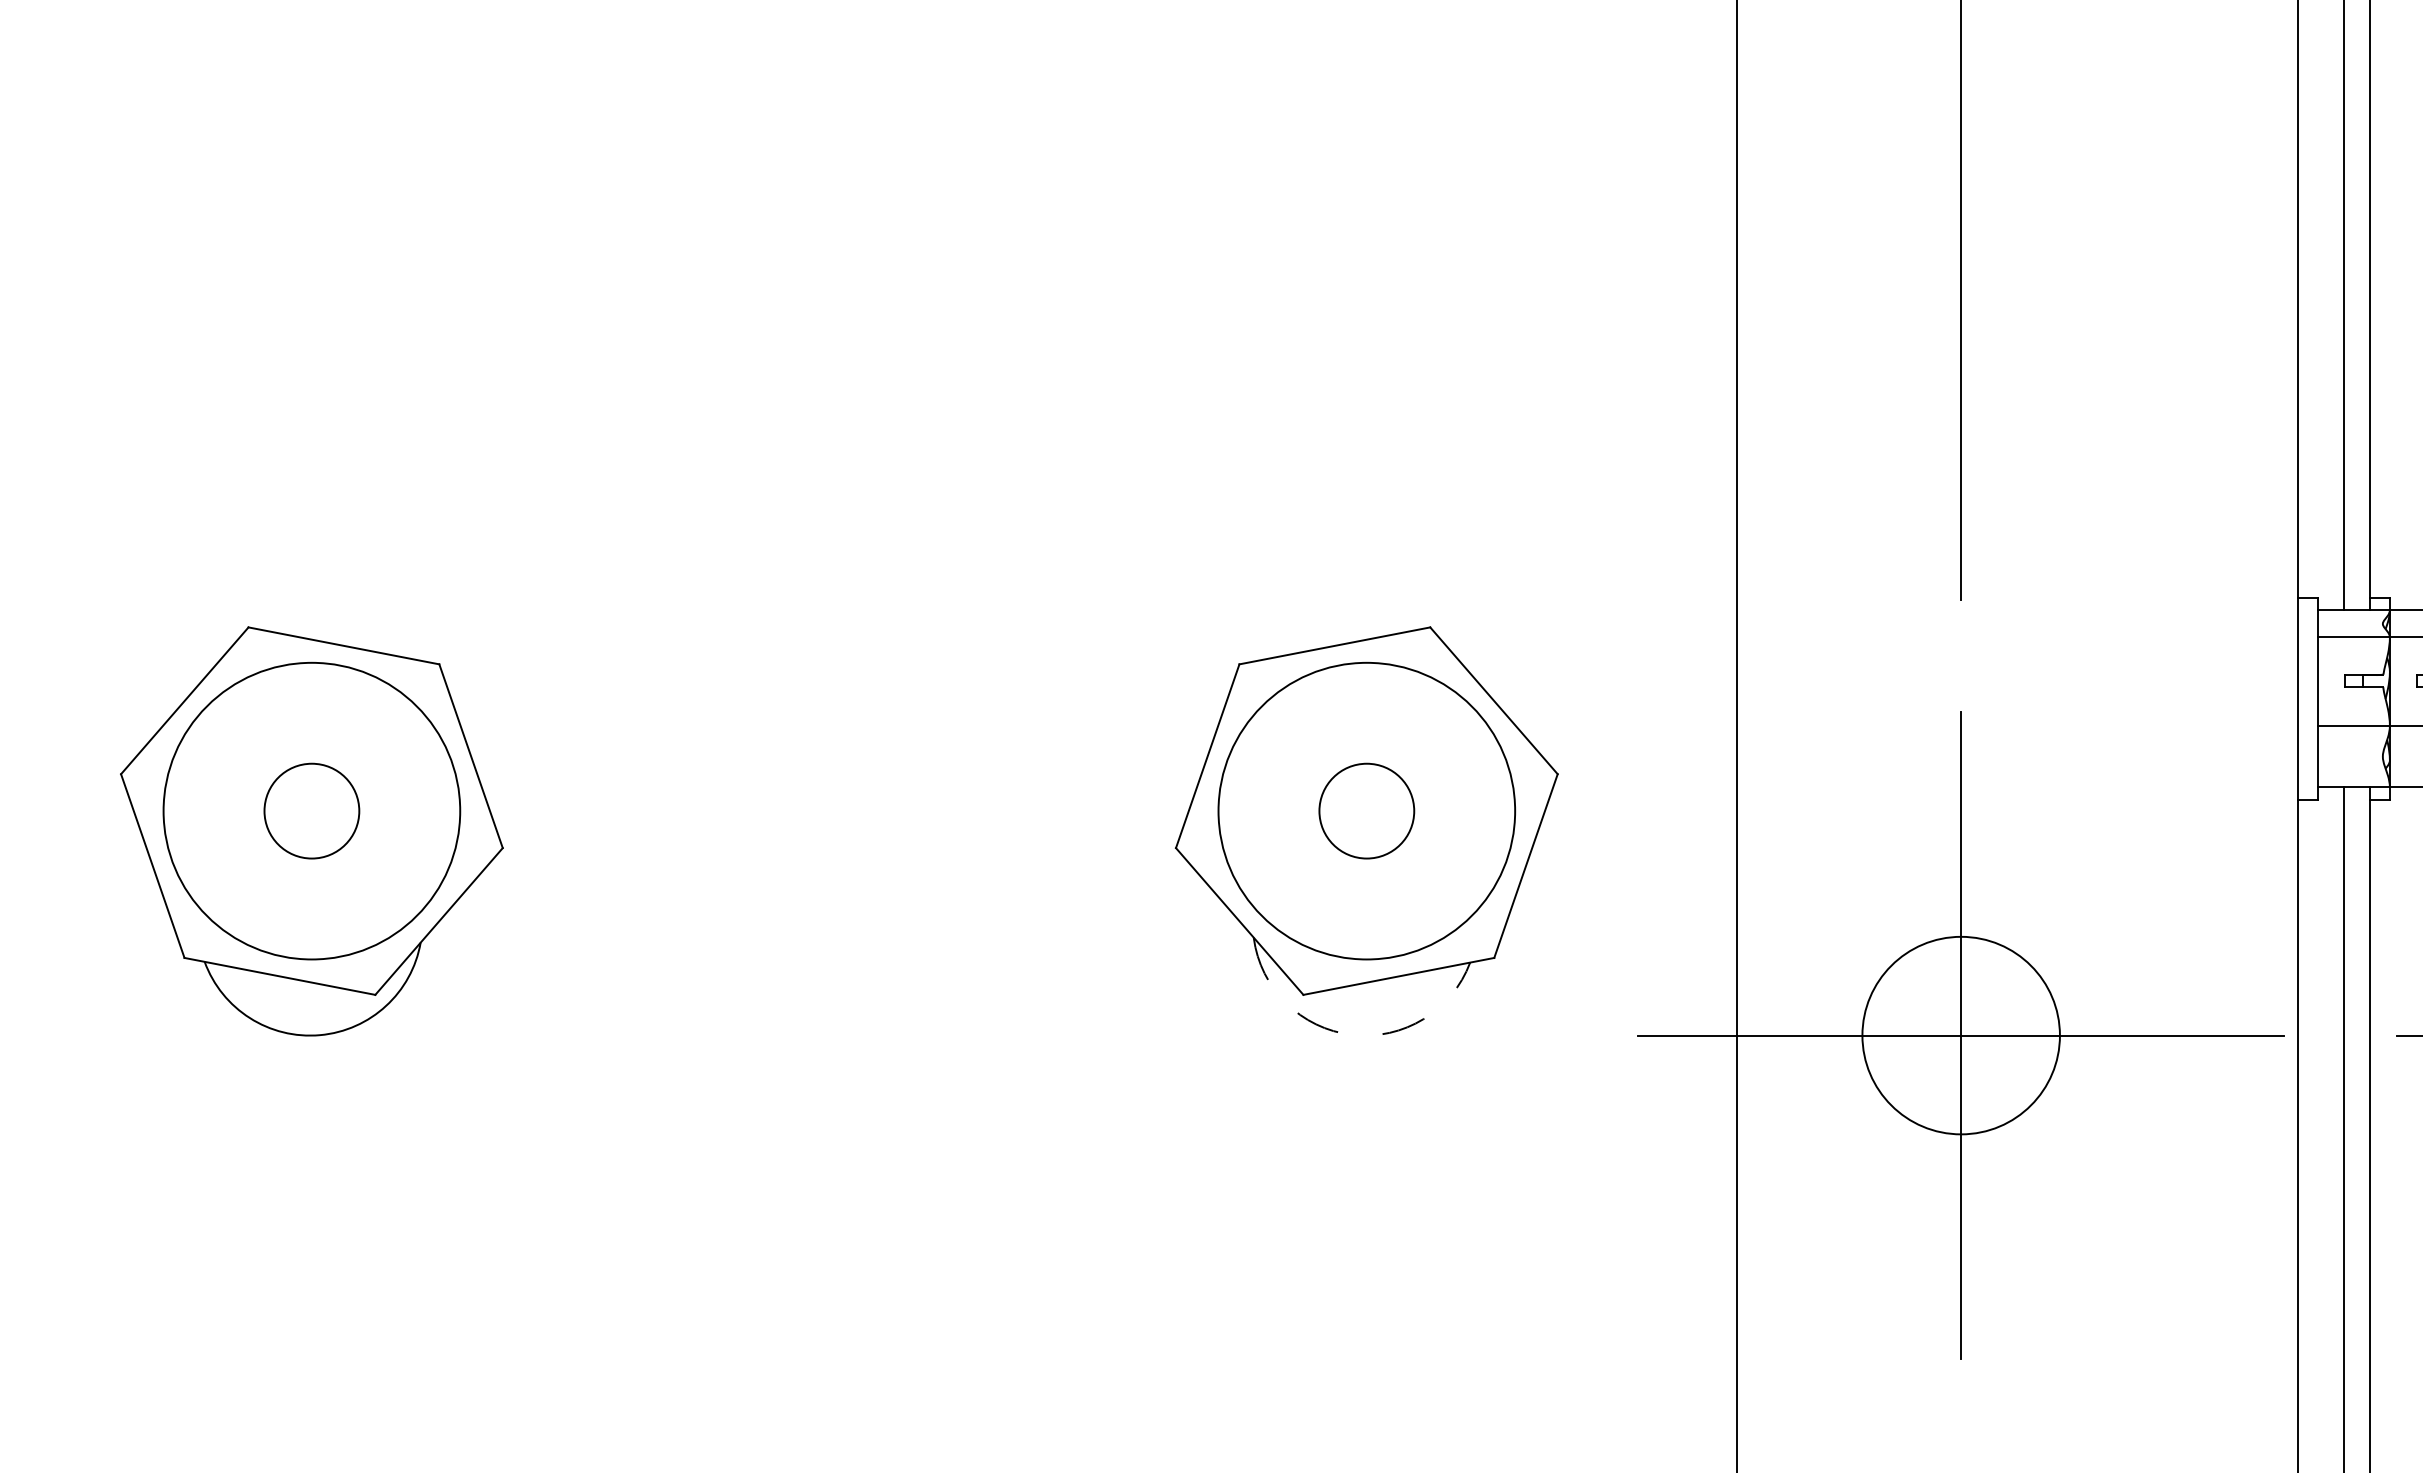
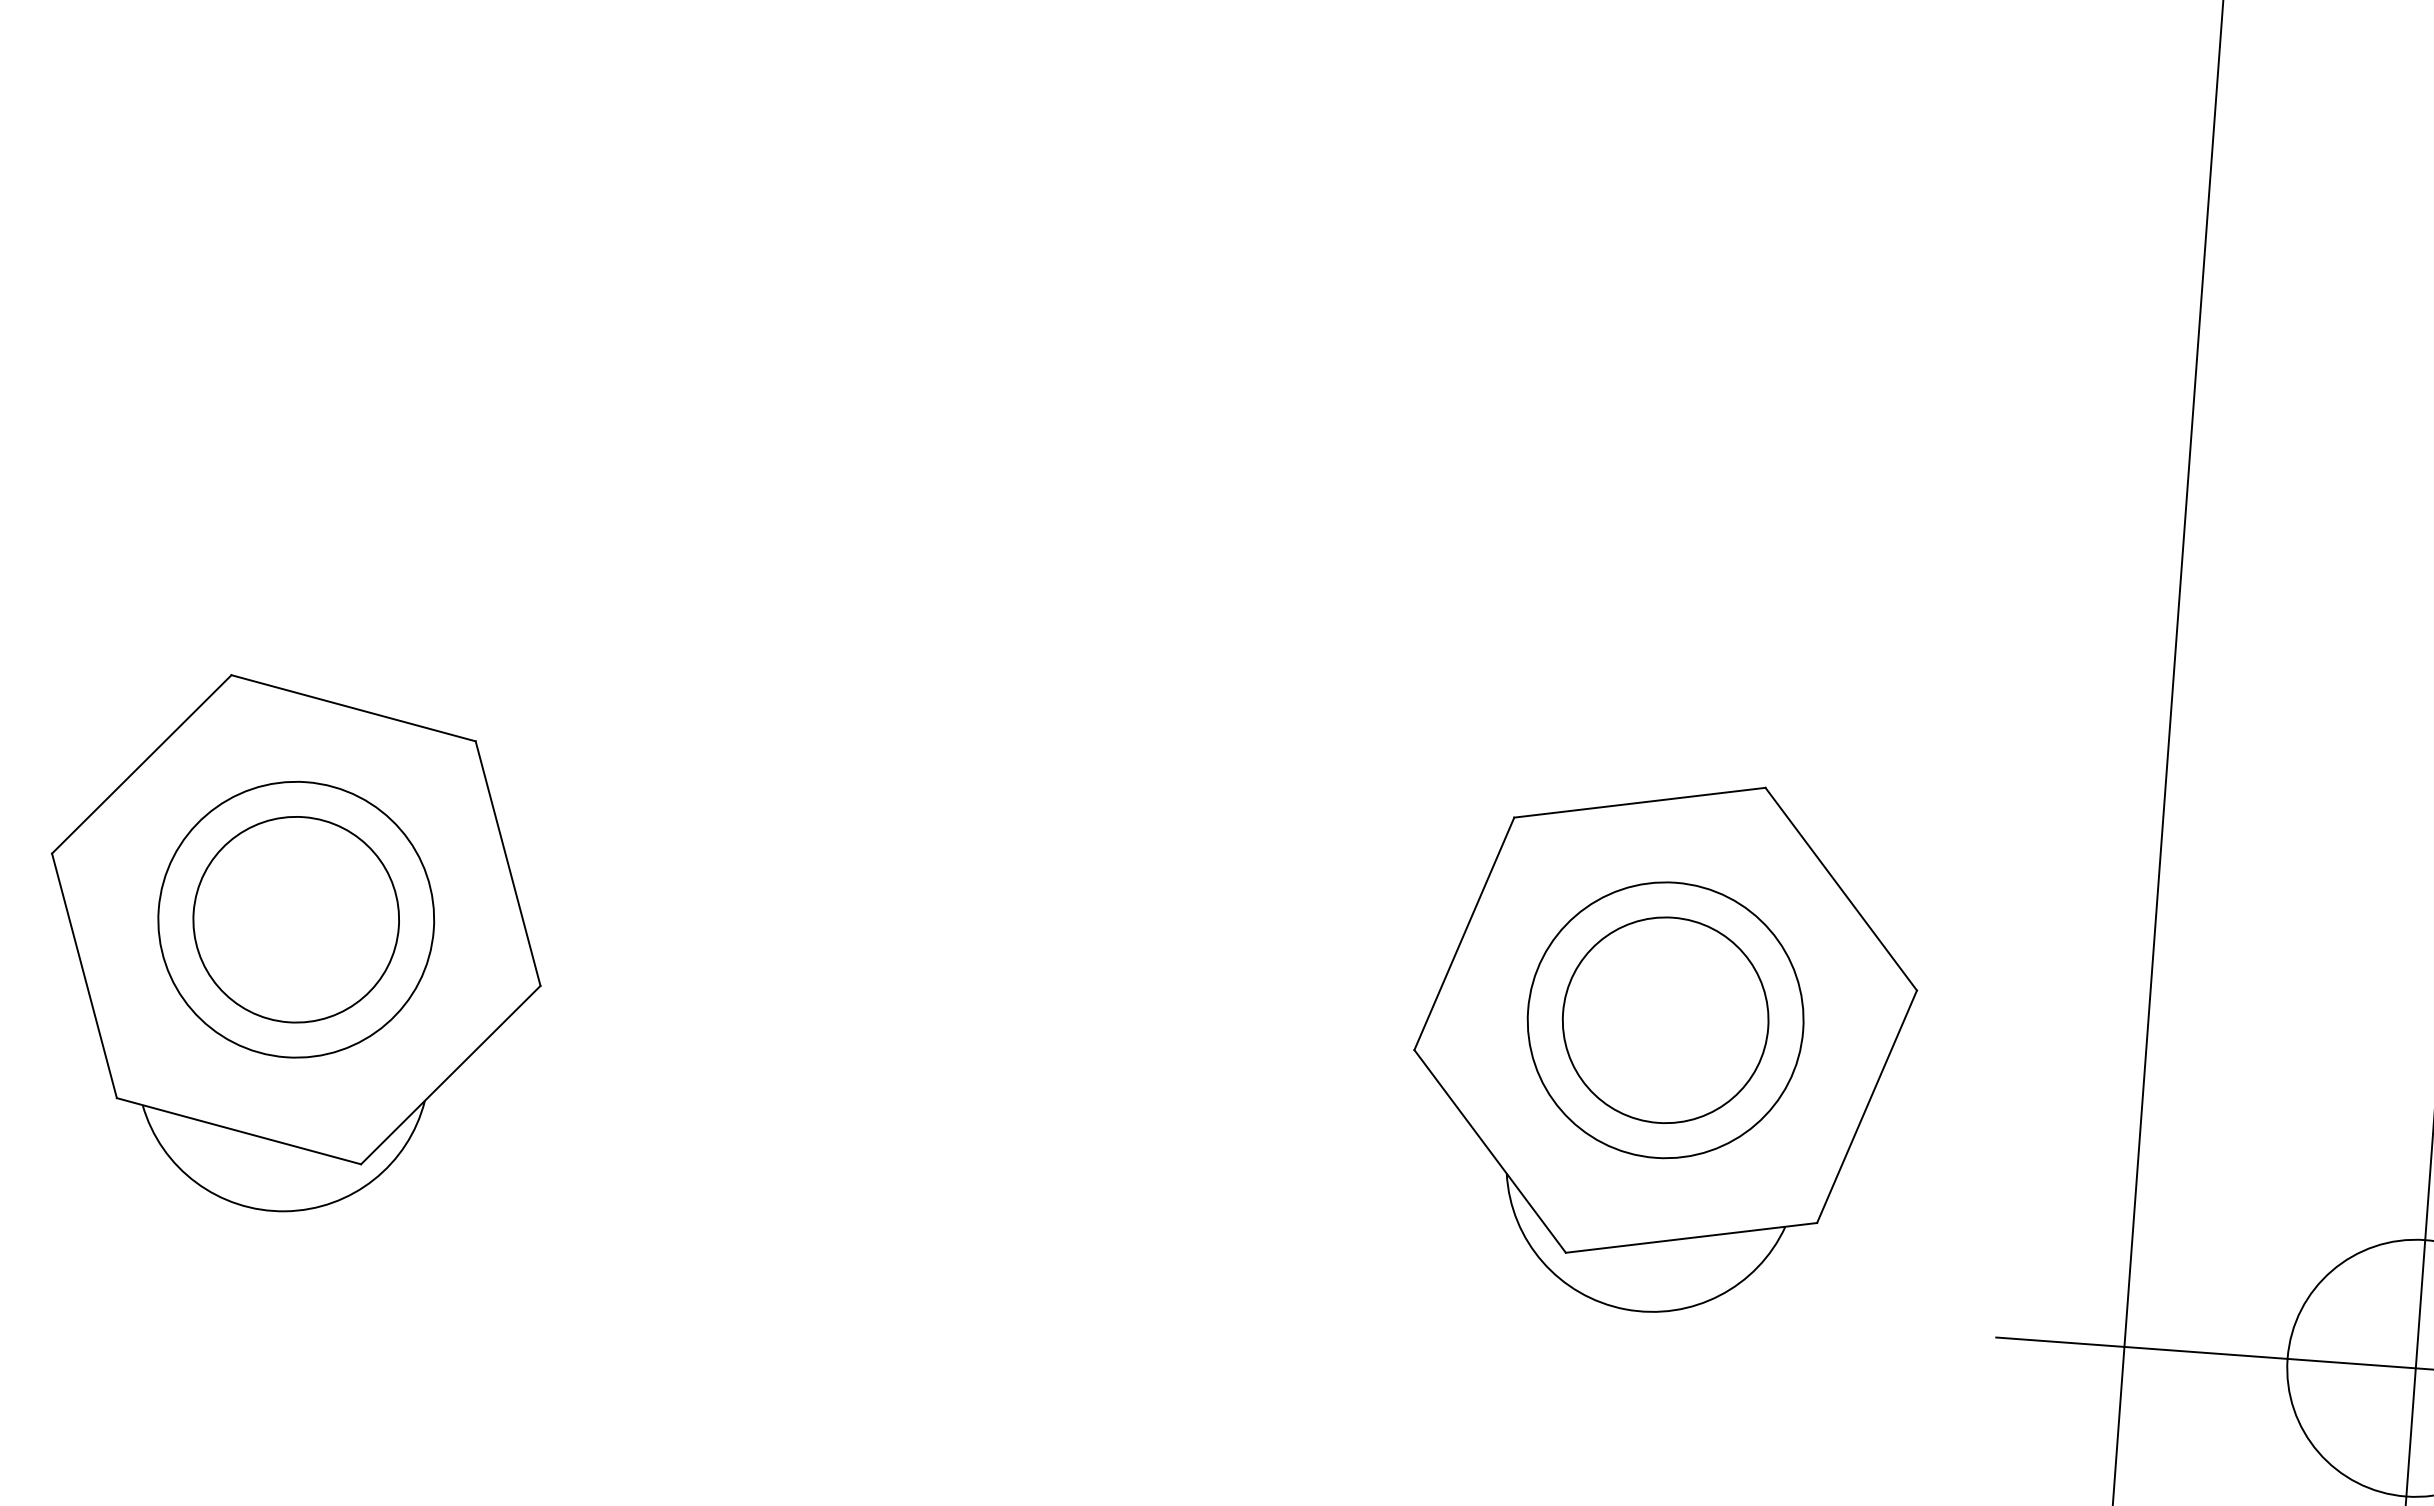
circle: (311, 811) -> (295, 920), size x0.71
circle: (311, 811) -> (295, 920), size x1.67
circle: (1366, 811) -> (1665, 1020), size x0.71
circle: (1366, 811) -> (1665, 1020), size x1.67
arc: (1352, 1034) -> (1625, 1308), dashed -> solid

